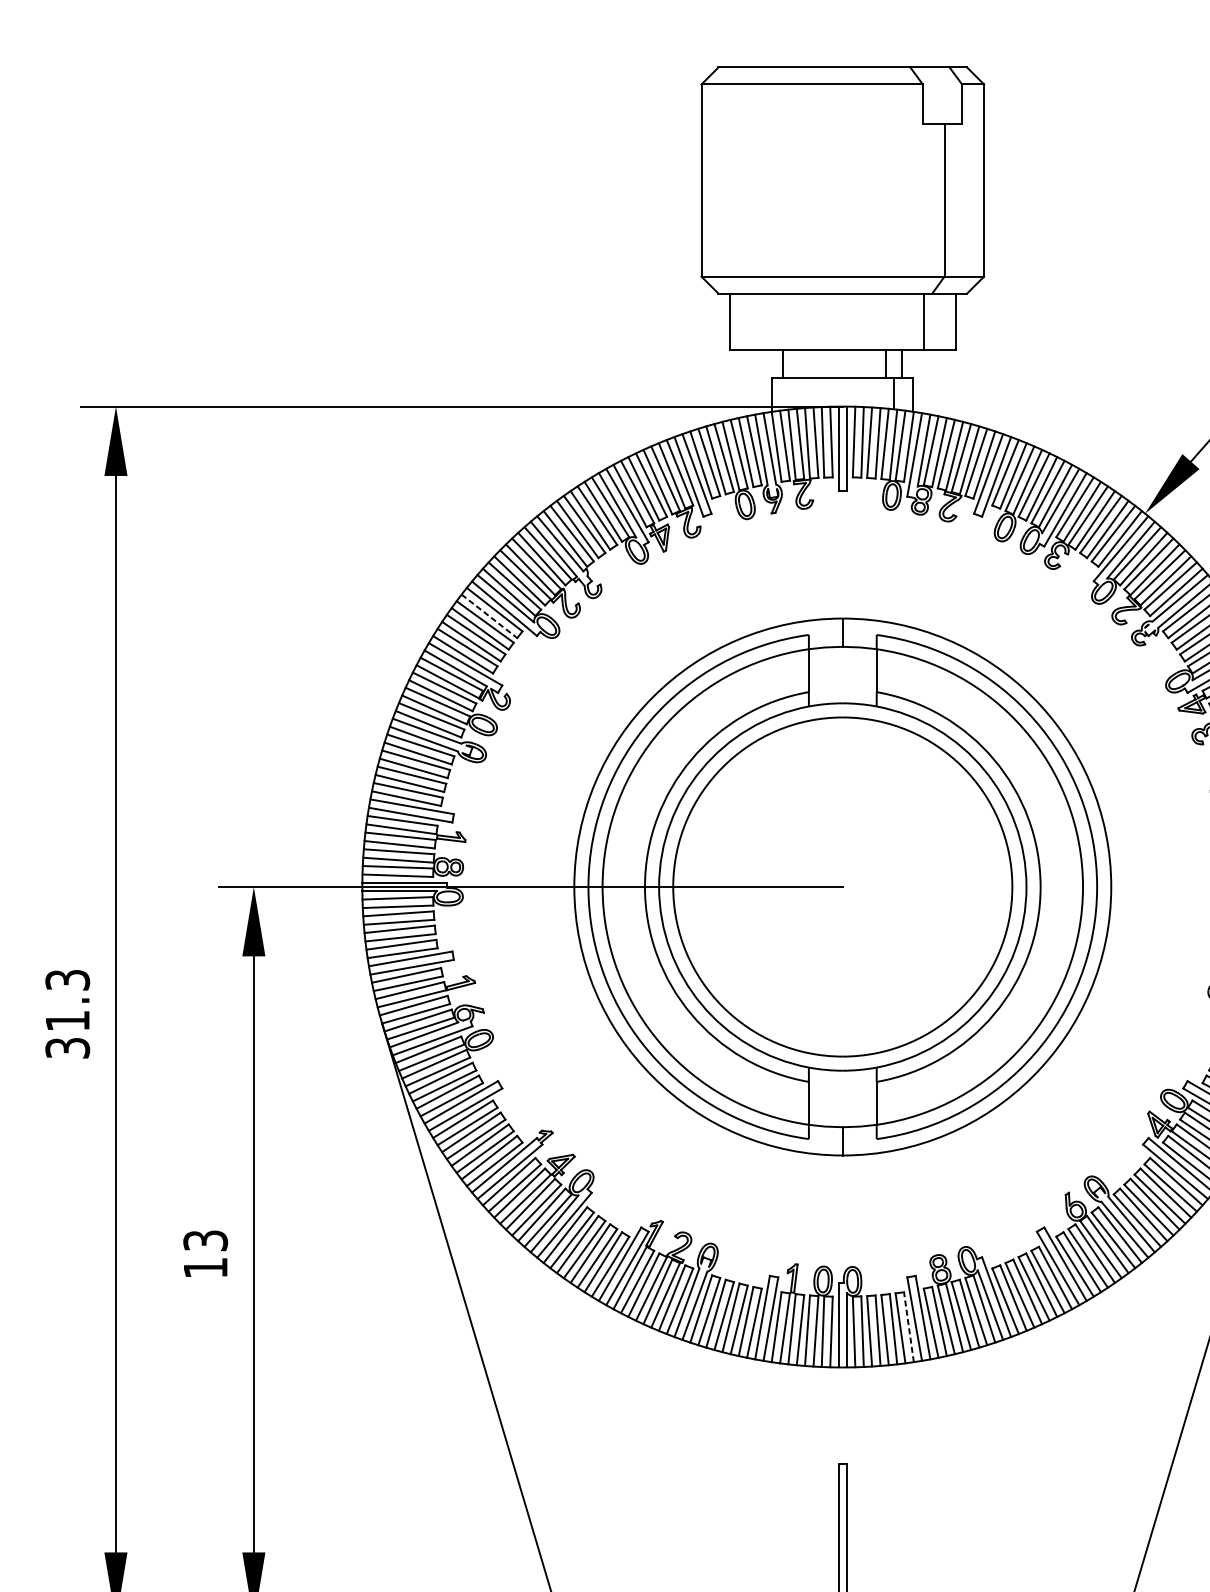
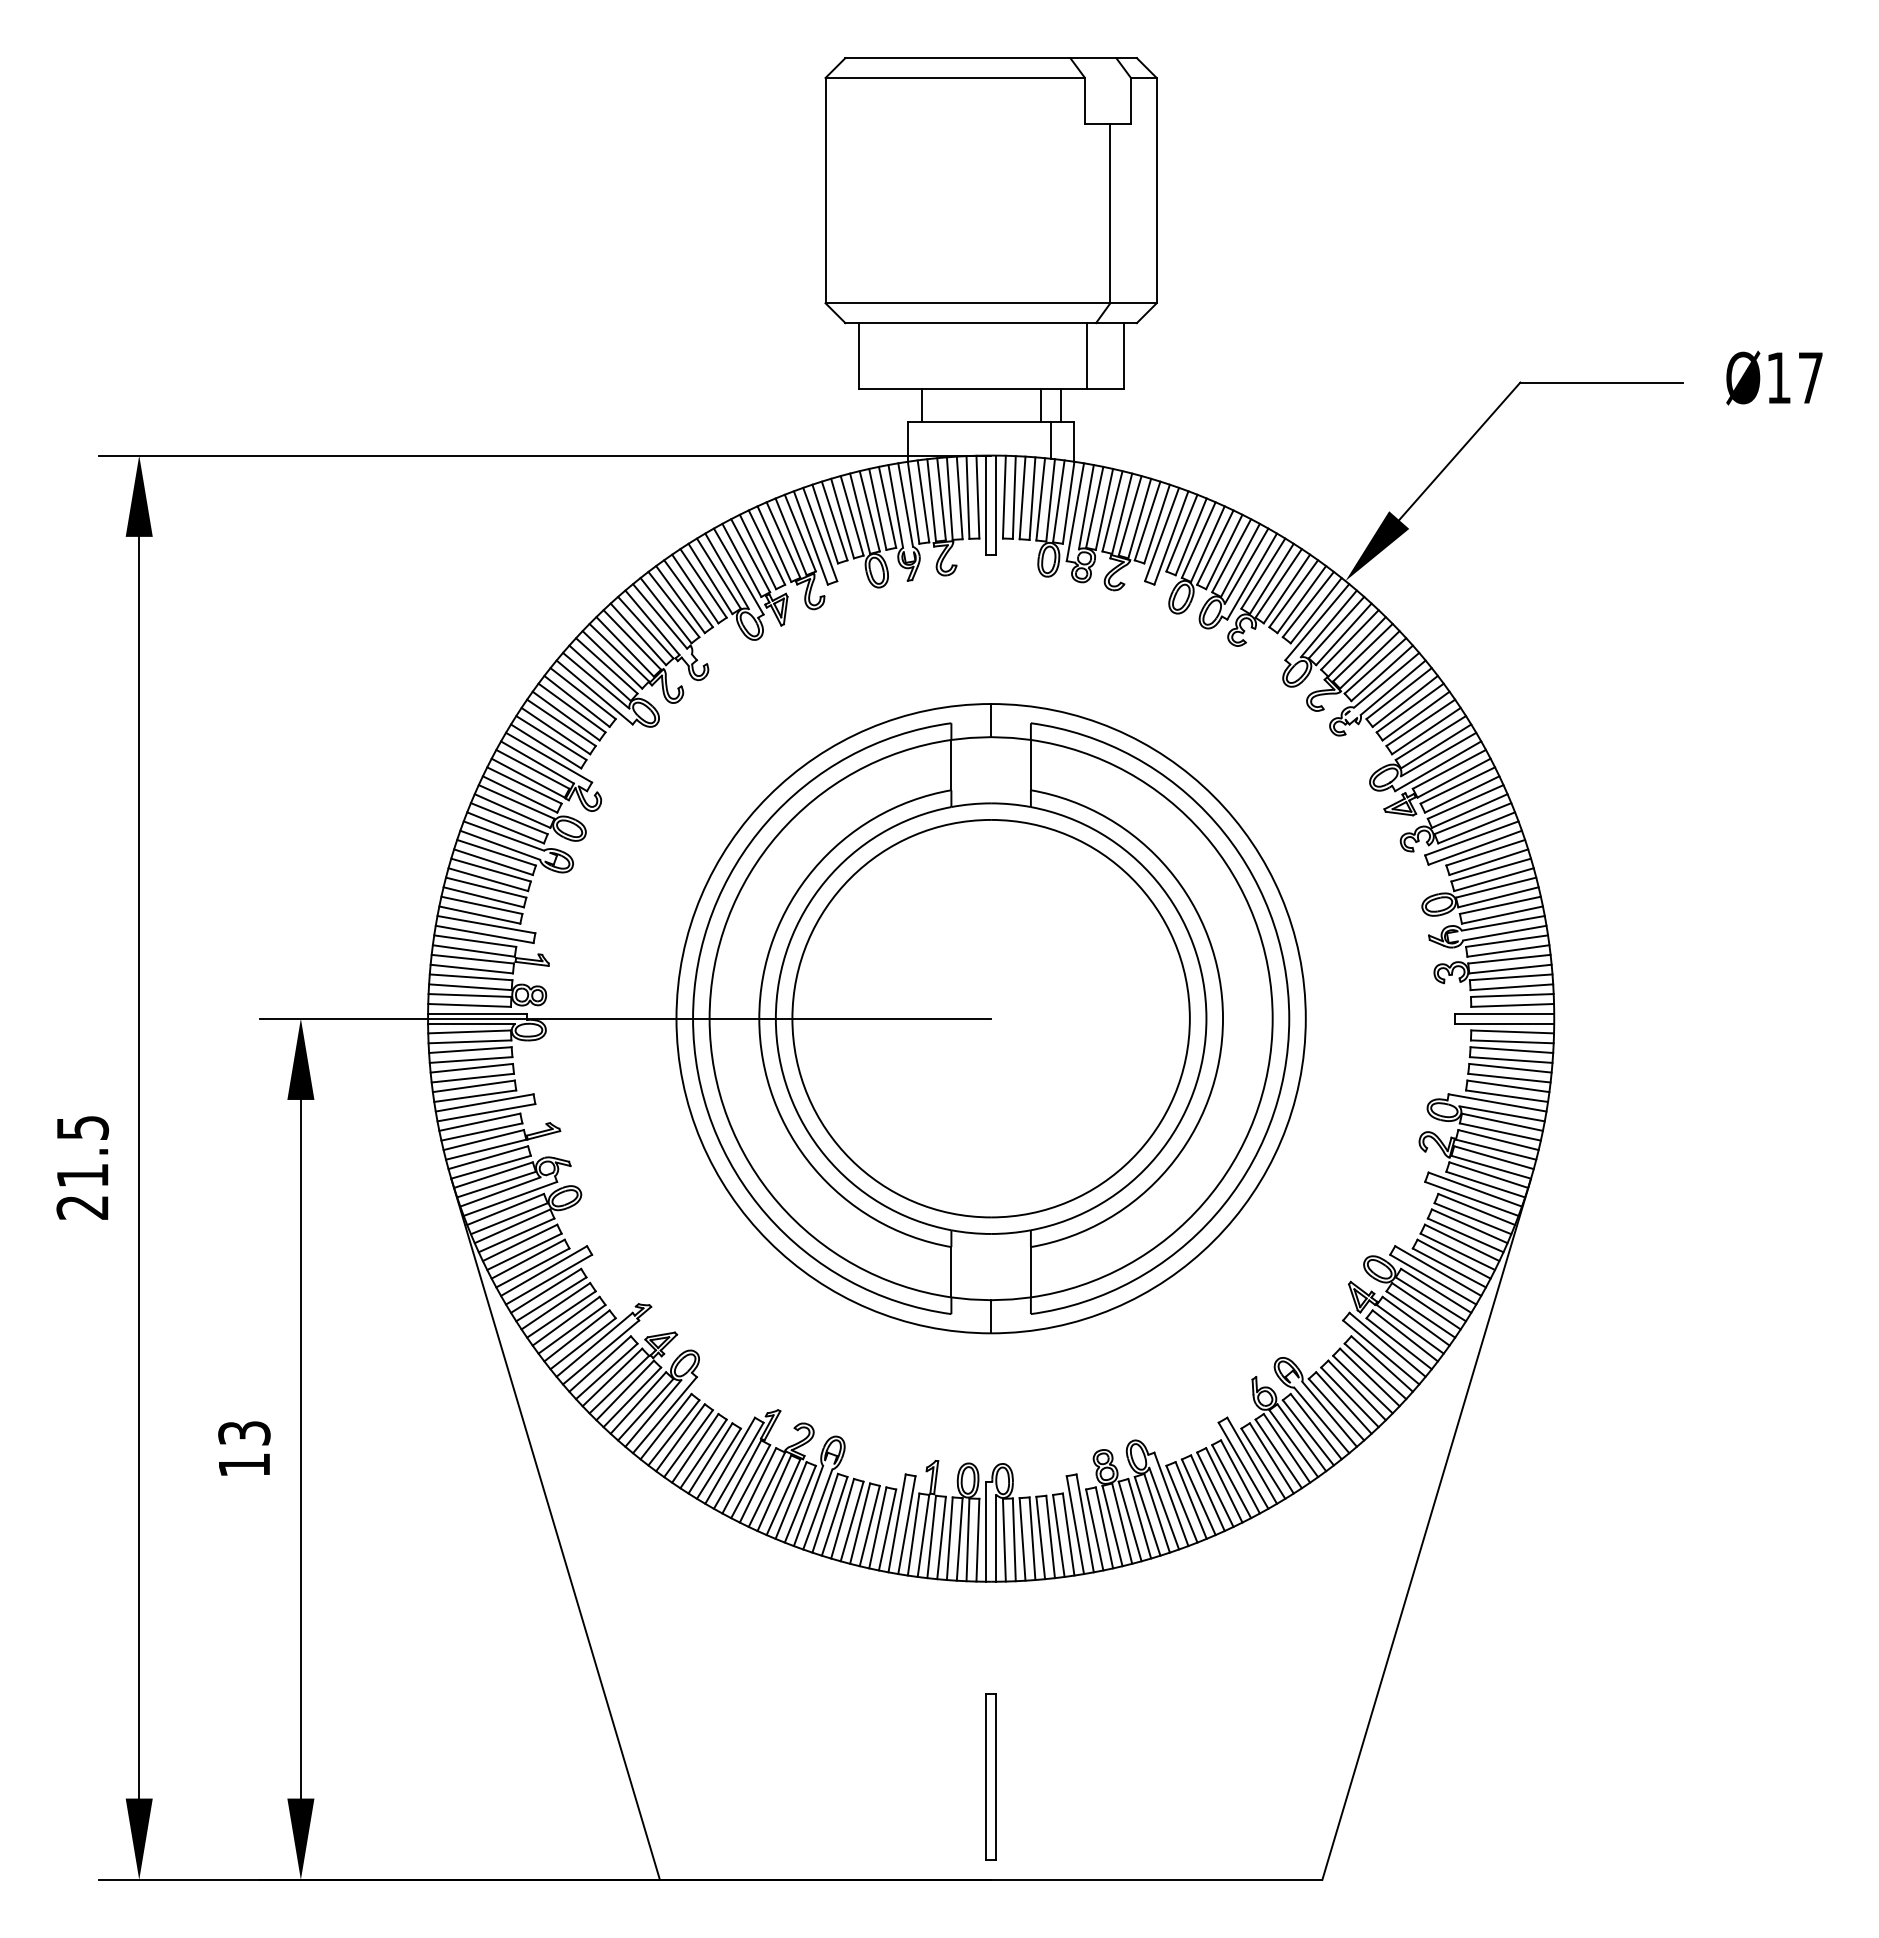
line: (489, 616) -> (577, 701), dashed -> solid
text: (67, 1014) -> (82, 1167), 31.3 -> 21.5
line: (908, 1327) -> (1068, 1534), dashed -> solid

